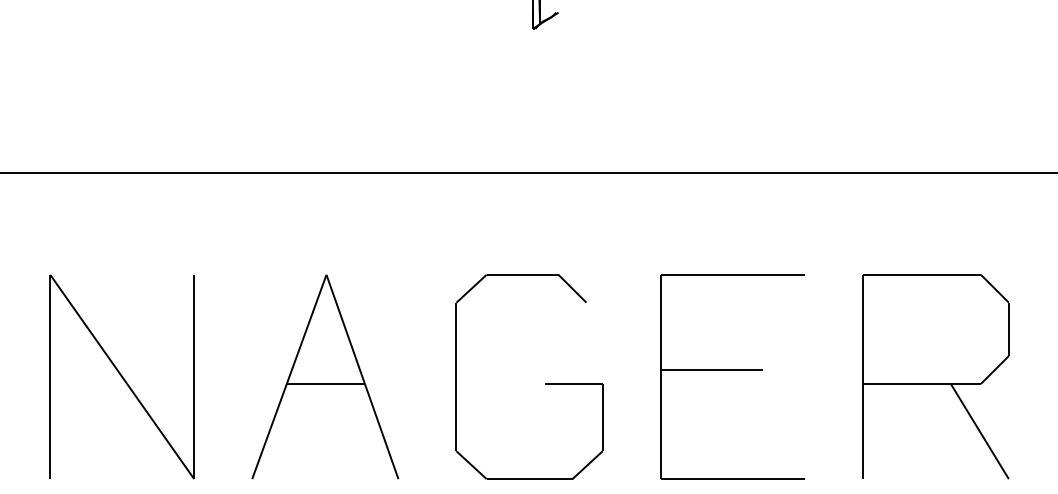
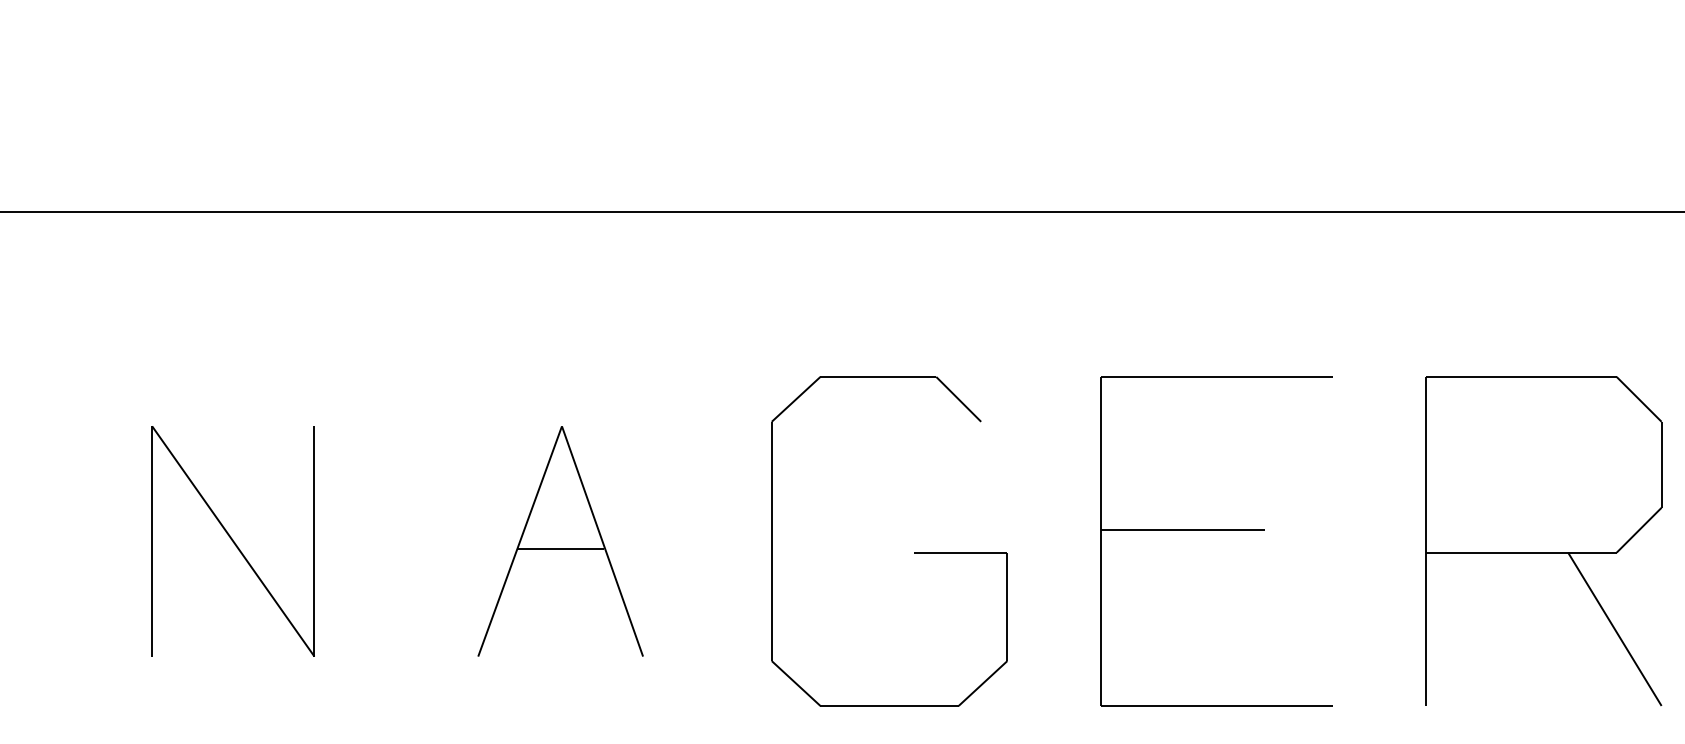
part: (121, 376) -> (232, 540), size x0.7
part: (325, 376) -> (560, 540), size x0.7

